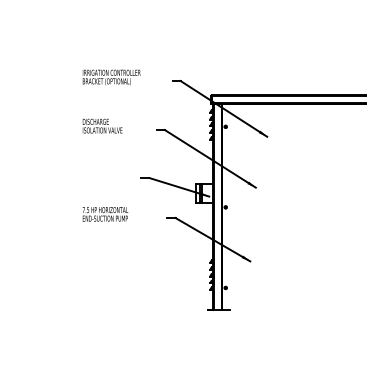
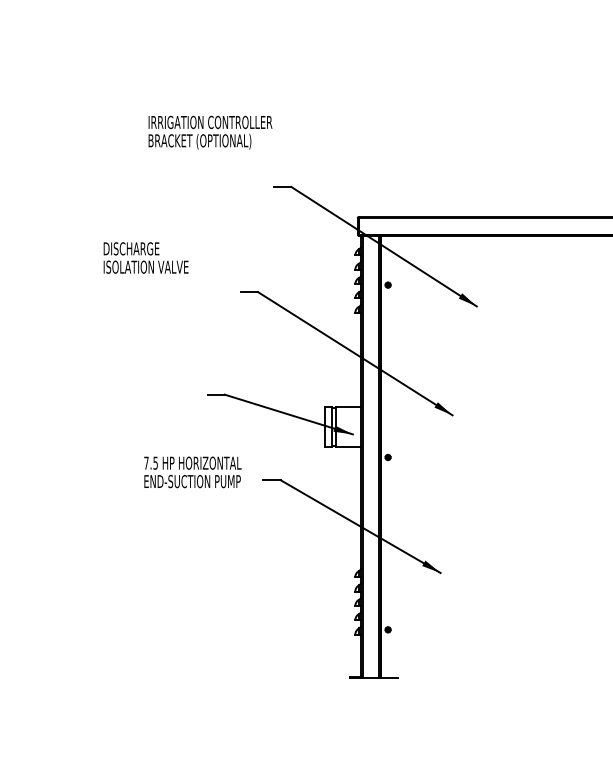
text: (111, 77) -> (210, 132), moved
text: (102, 125) -> (145, 256), moved
text: (105, 214) -> (192, 472), moved

